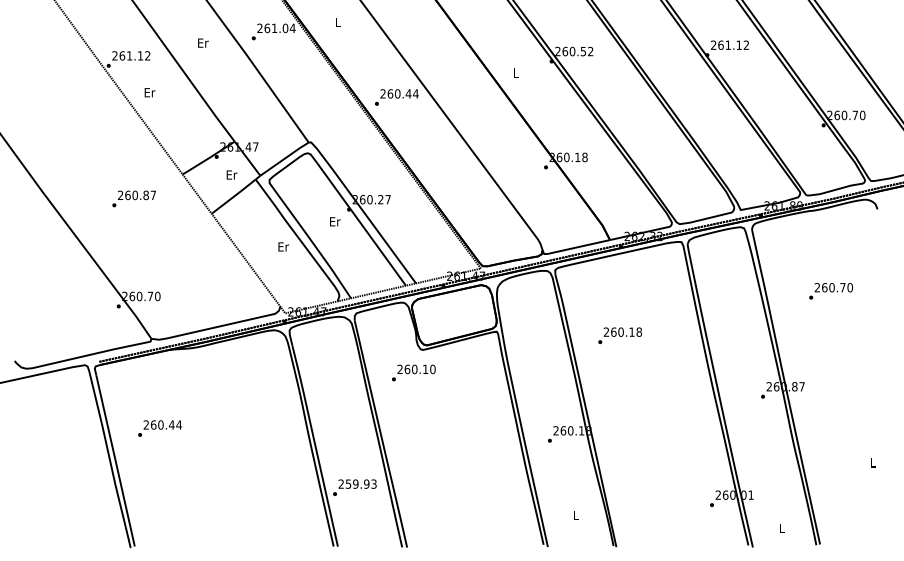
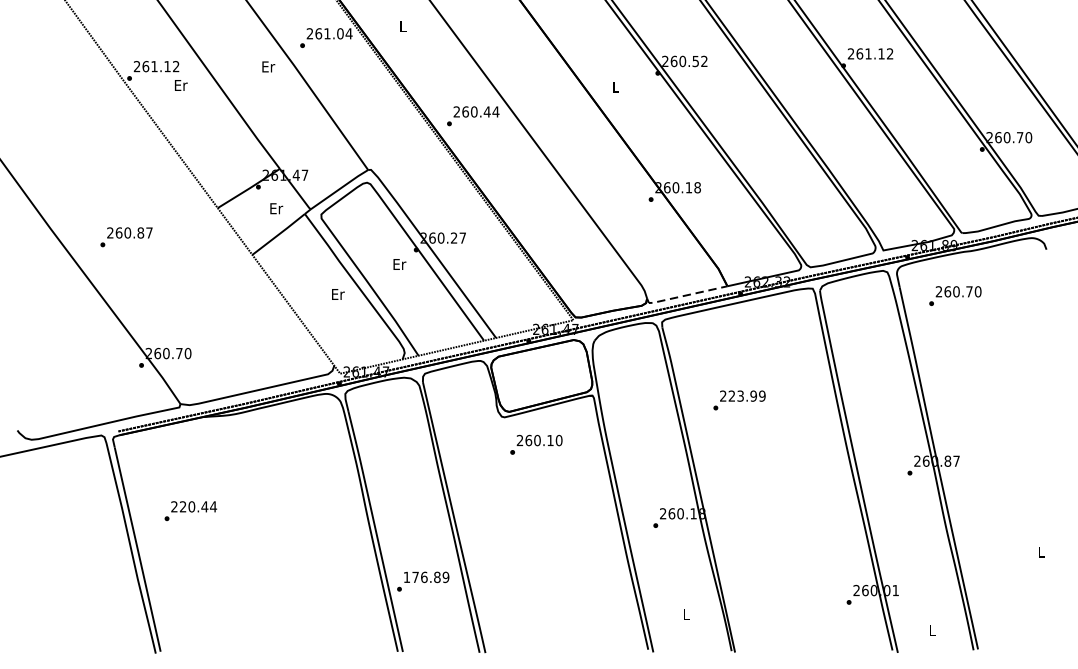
text: (203, 42) -> (268, 66), moved
text: (149, 92) -> (180, 85), moved
text: (133, 198) -> (125, 236), moved
line: (573, 248) -> (683, 296), solid -> dashed
text: (830, 291) -> (954, 296), moved
text: (626, 331) -> (747, 395), 260.18 -> 223.99
text: (413, 372) -> (536, 444), moved
text: (153, 424) -> (182, 506), 260.44 -> 220.44
text: (357, 483) -> (426, 576), 259.93 -> 176.89

